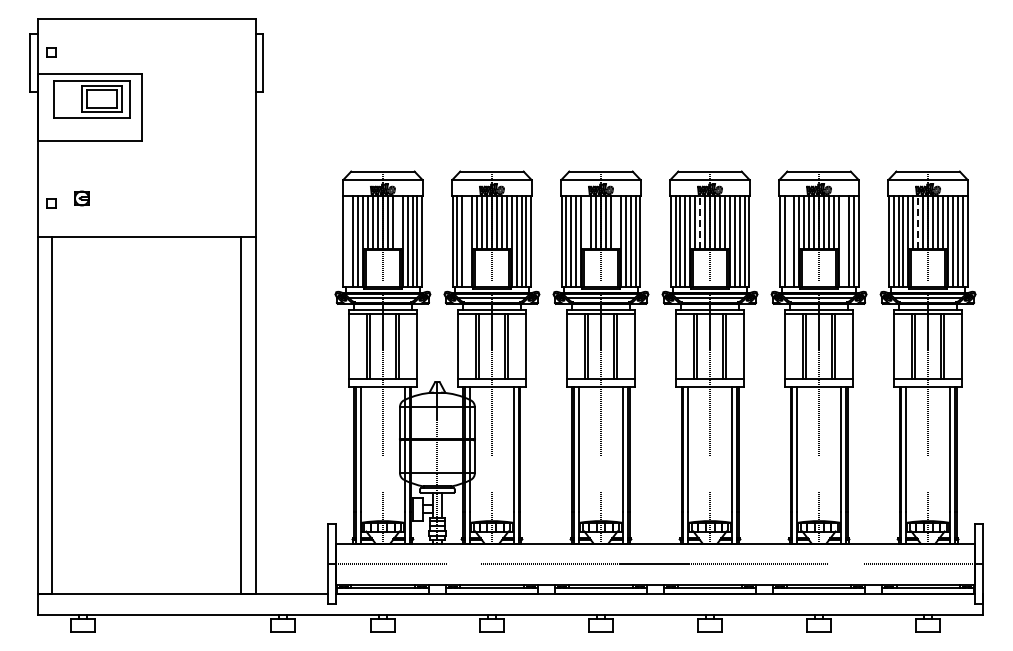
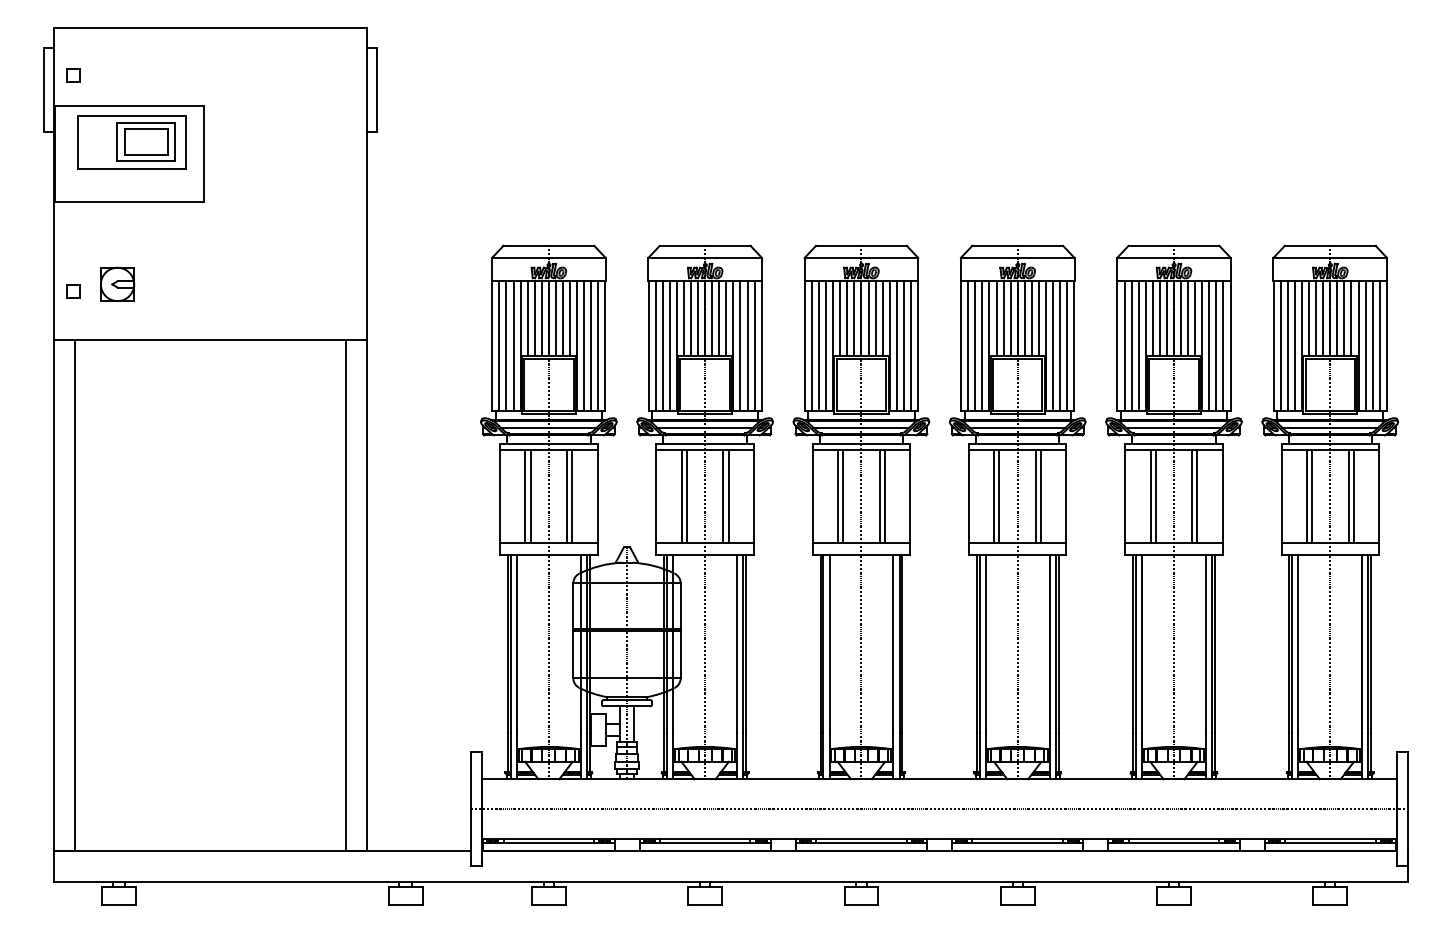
part: (81, 198) -> (116, 284), size x1.67
line: (397, 221) -> (569, 317), added
line: (586, 221) -> (840, 317), added
line: (615, 221) -> (882, 317), added
line: (700, 221) -> (1004, 317), dashed -> solid
line: (918, 221) -> (1316, 317), dashed -> solid
line: (348, 240) -> (499, 344), added
line: (467, 240) -> (670, 344), added
line: (789, 240) -> (1131, 344), added
line: (843, 240) -> (1209, 344), added

